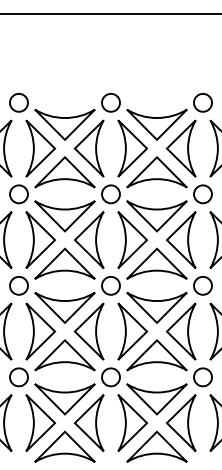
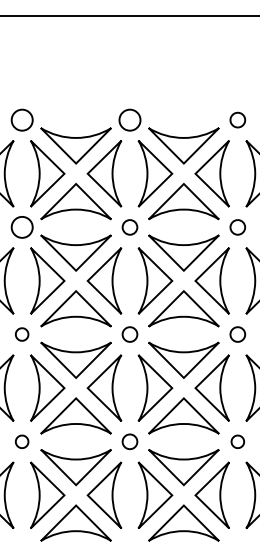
part: (202, 102) -> (237, 119), size x0.7
part: (110, 194) -> (129, 227), size x0.7
part: (202, 194) -> (237, 227), size x0.7
part: (18, 285) -> (21, 334), size x0.6
part: (110, 285) -> (129, 334), size x0.7
part: (202, 285) -> (237, 334), size x0.7
part: (18, 377) -> (21, 441), size x0.6
part: (110, 377) -> (129, 441), size x0.7
part: (202, 377) -> (237, 441), size x0.6

